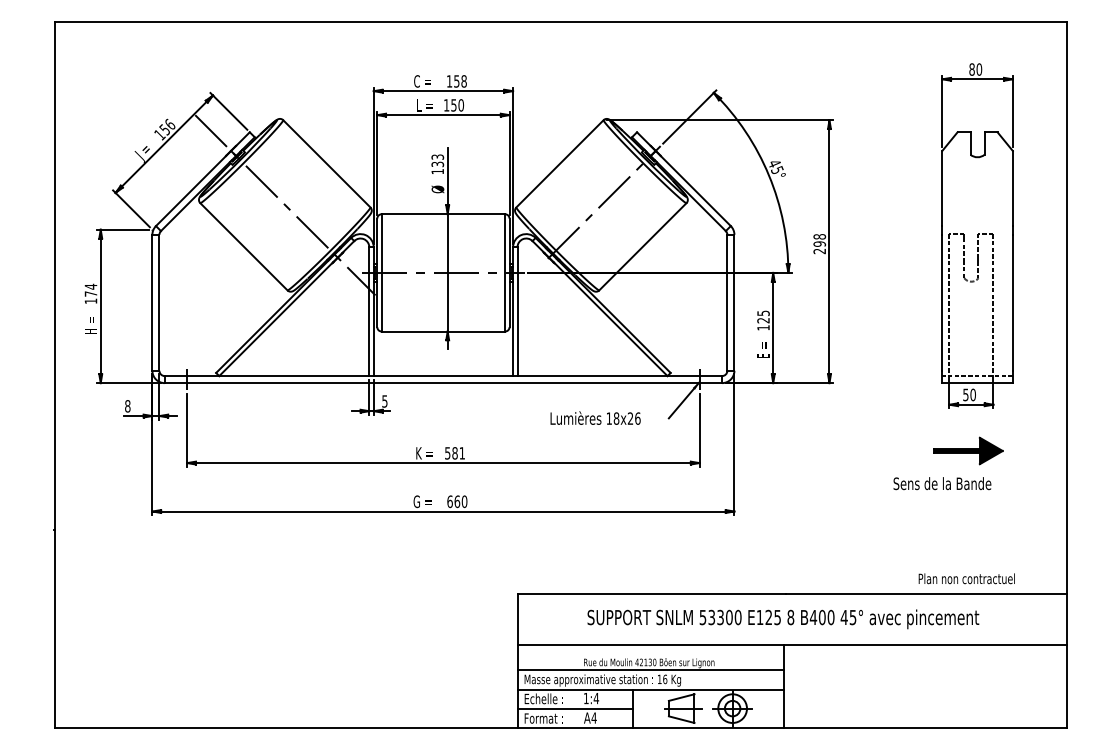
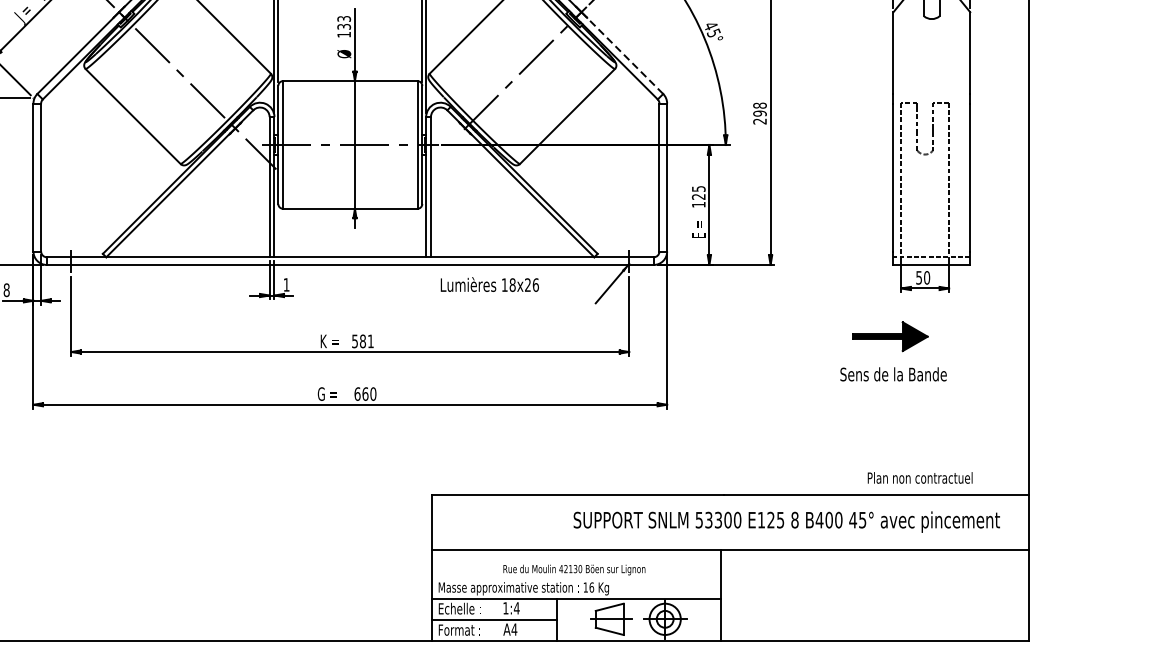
line: (692, 188) -> (621, 53), solid -> dashed
text: (384, 401) -> (286, 284), 5 -> 1
text: (595, 417) -> (489, 283), moved
part: (968, 450) -> (890, 336), moved
text: (783, 619) -> (786, 522), moved
line: (650, 670) -> (575, 577), removed

